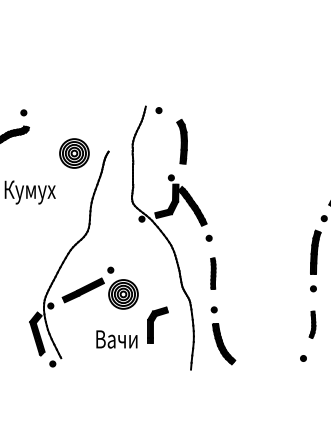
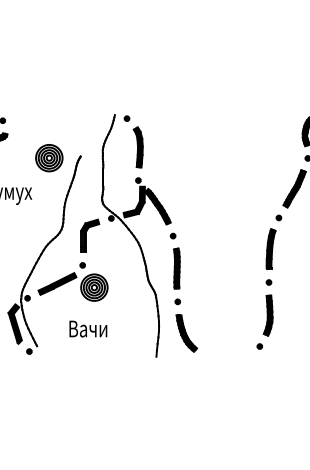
part: (181, 141) -> (137, 147), moved
part: (212, 273) -> (176, 268), size x1.43
part: (158, 324) -> (90, 235), moved
part: (311, 324) -> (267, 315), size x1.67

